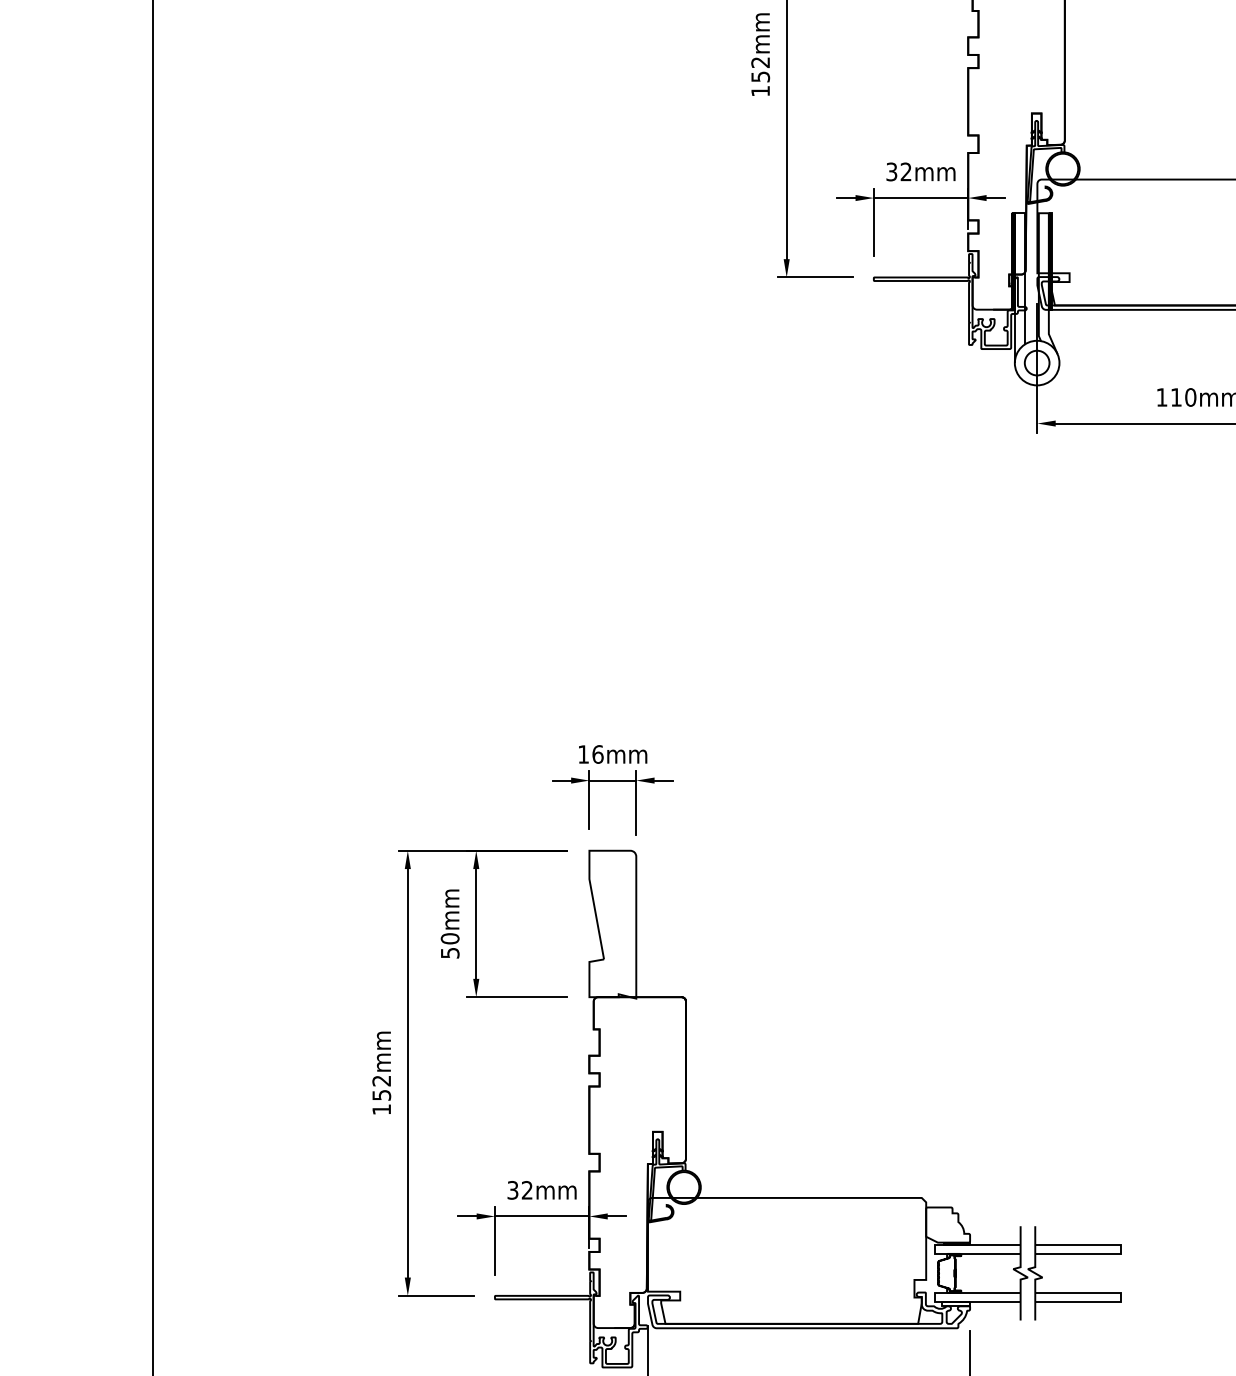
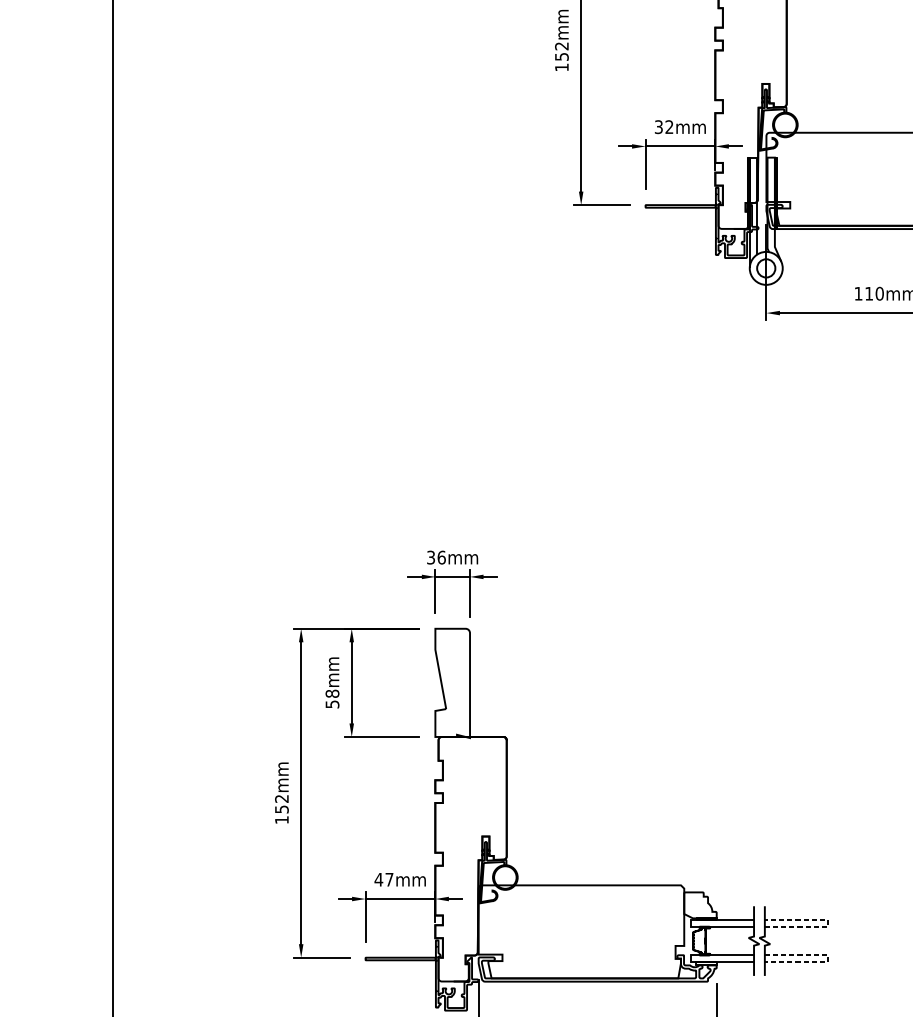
text: (583, 754) -> (431, 557), 16mm -> 36mm
text: (450, 938) -> (332, 693), 50mm -> 58mm
text: (519, 1190) -> (383, 879), 32mm -> 47mm
line: (1120, 1249) -> (827, 923), solid -> dashed
line: (1120, 1297) -> (827, 958), solid -> dashed

